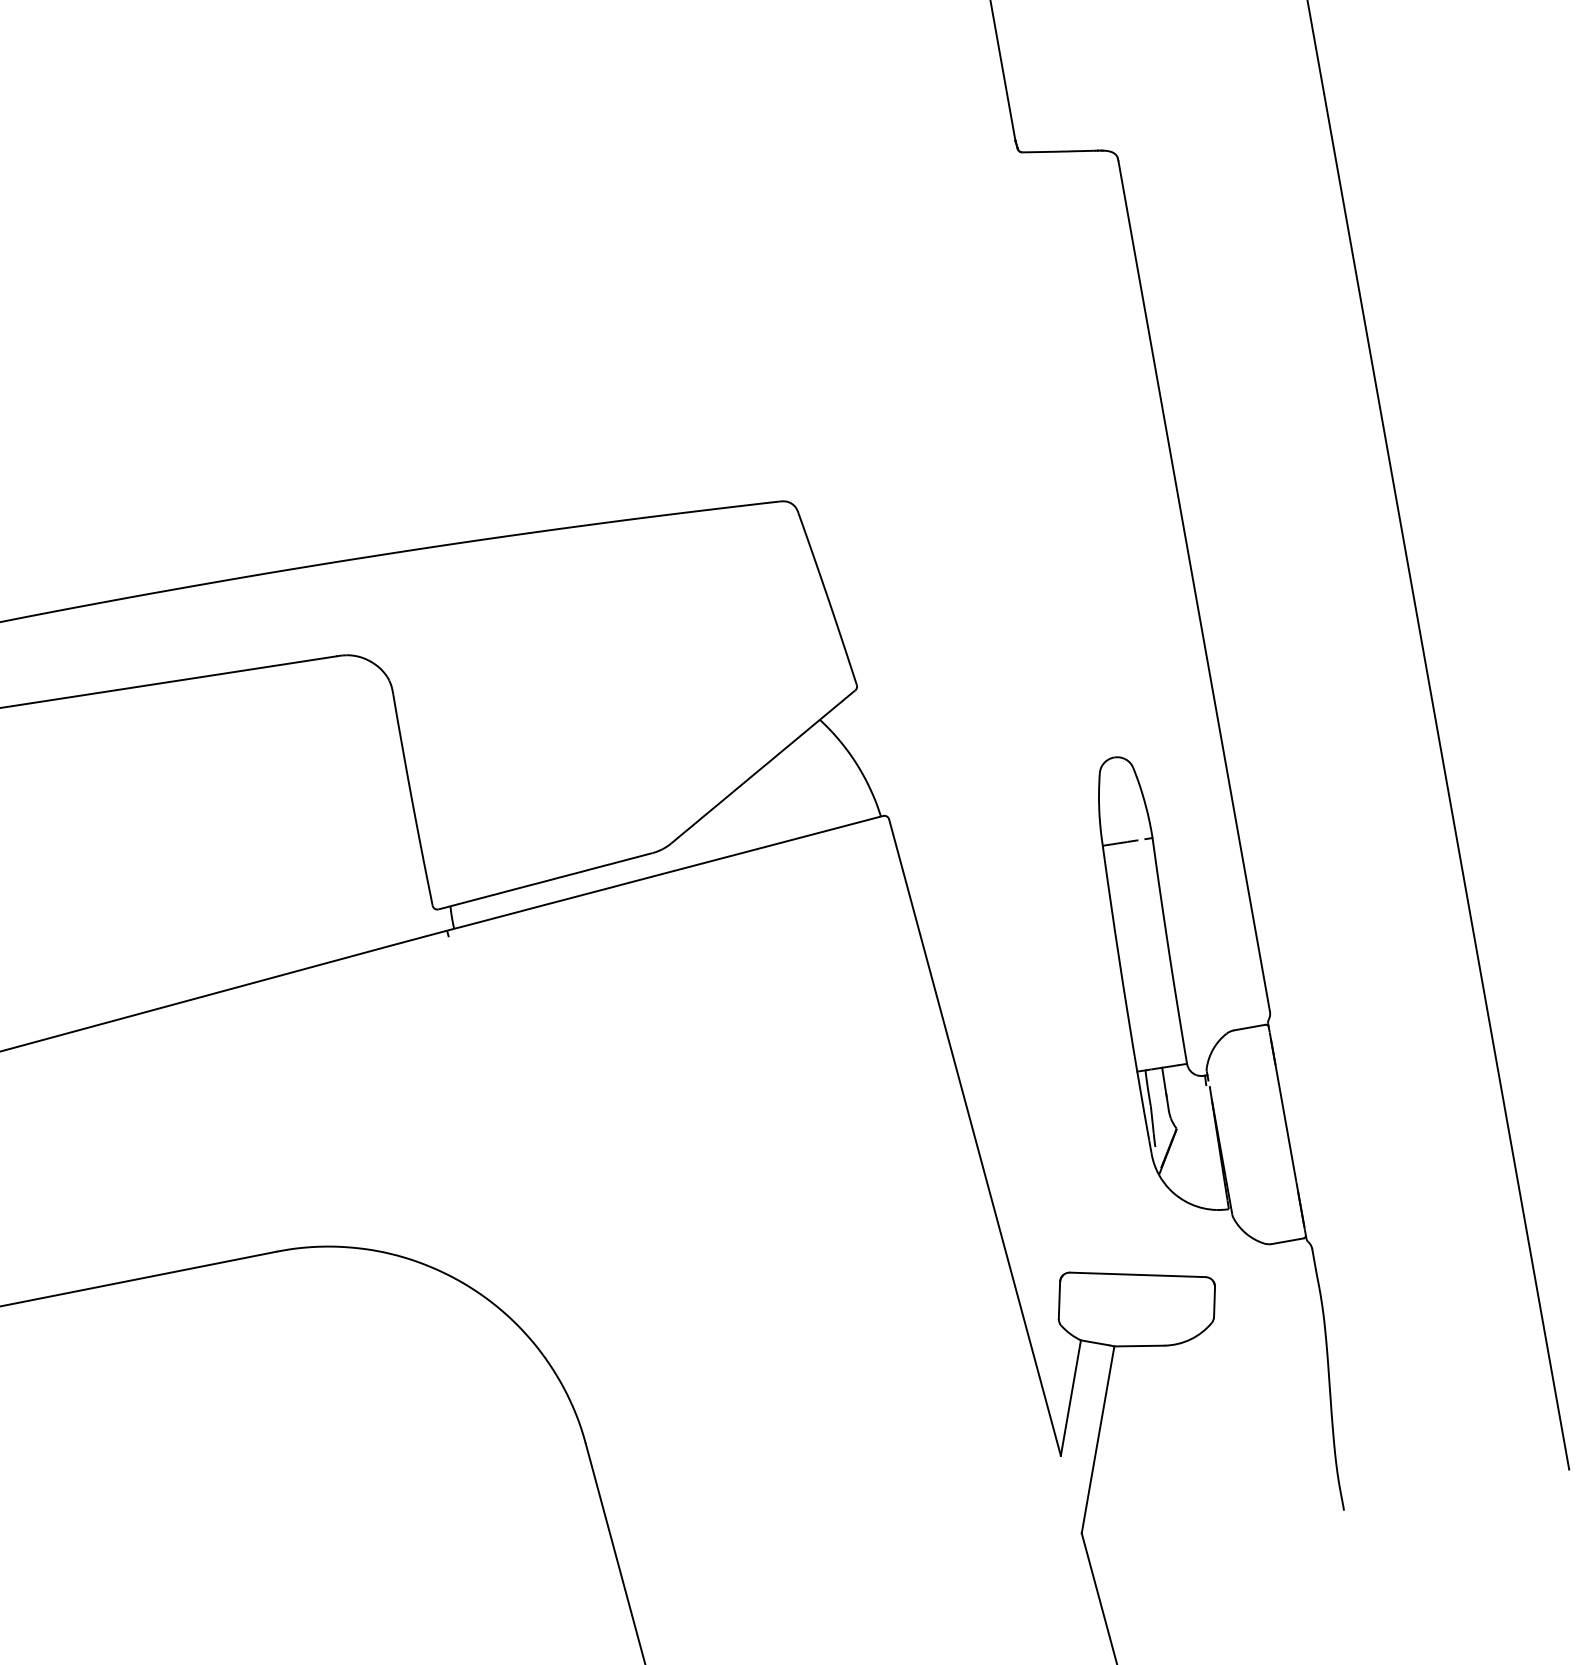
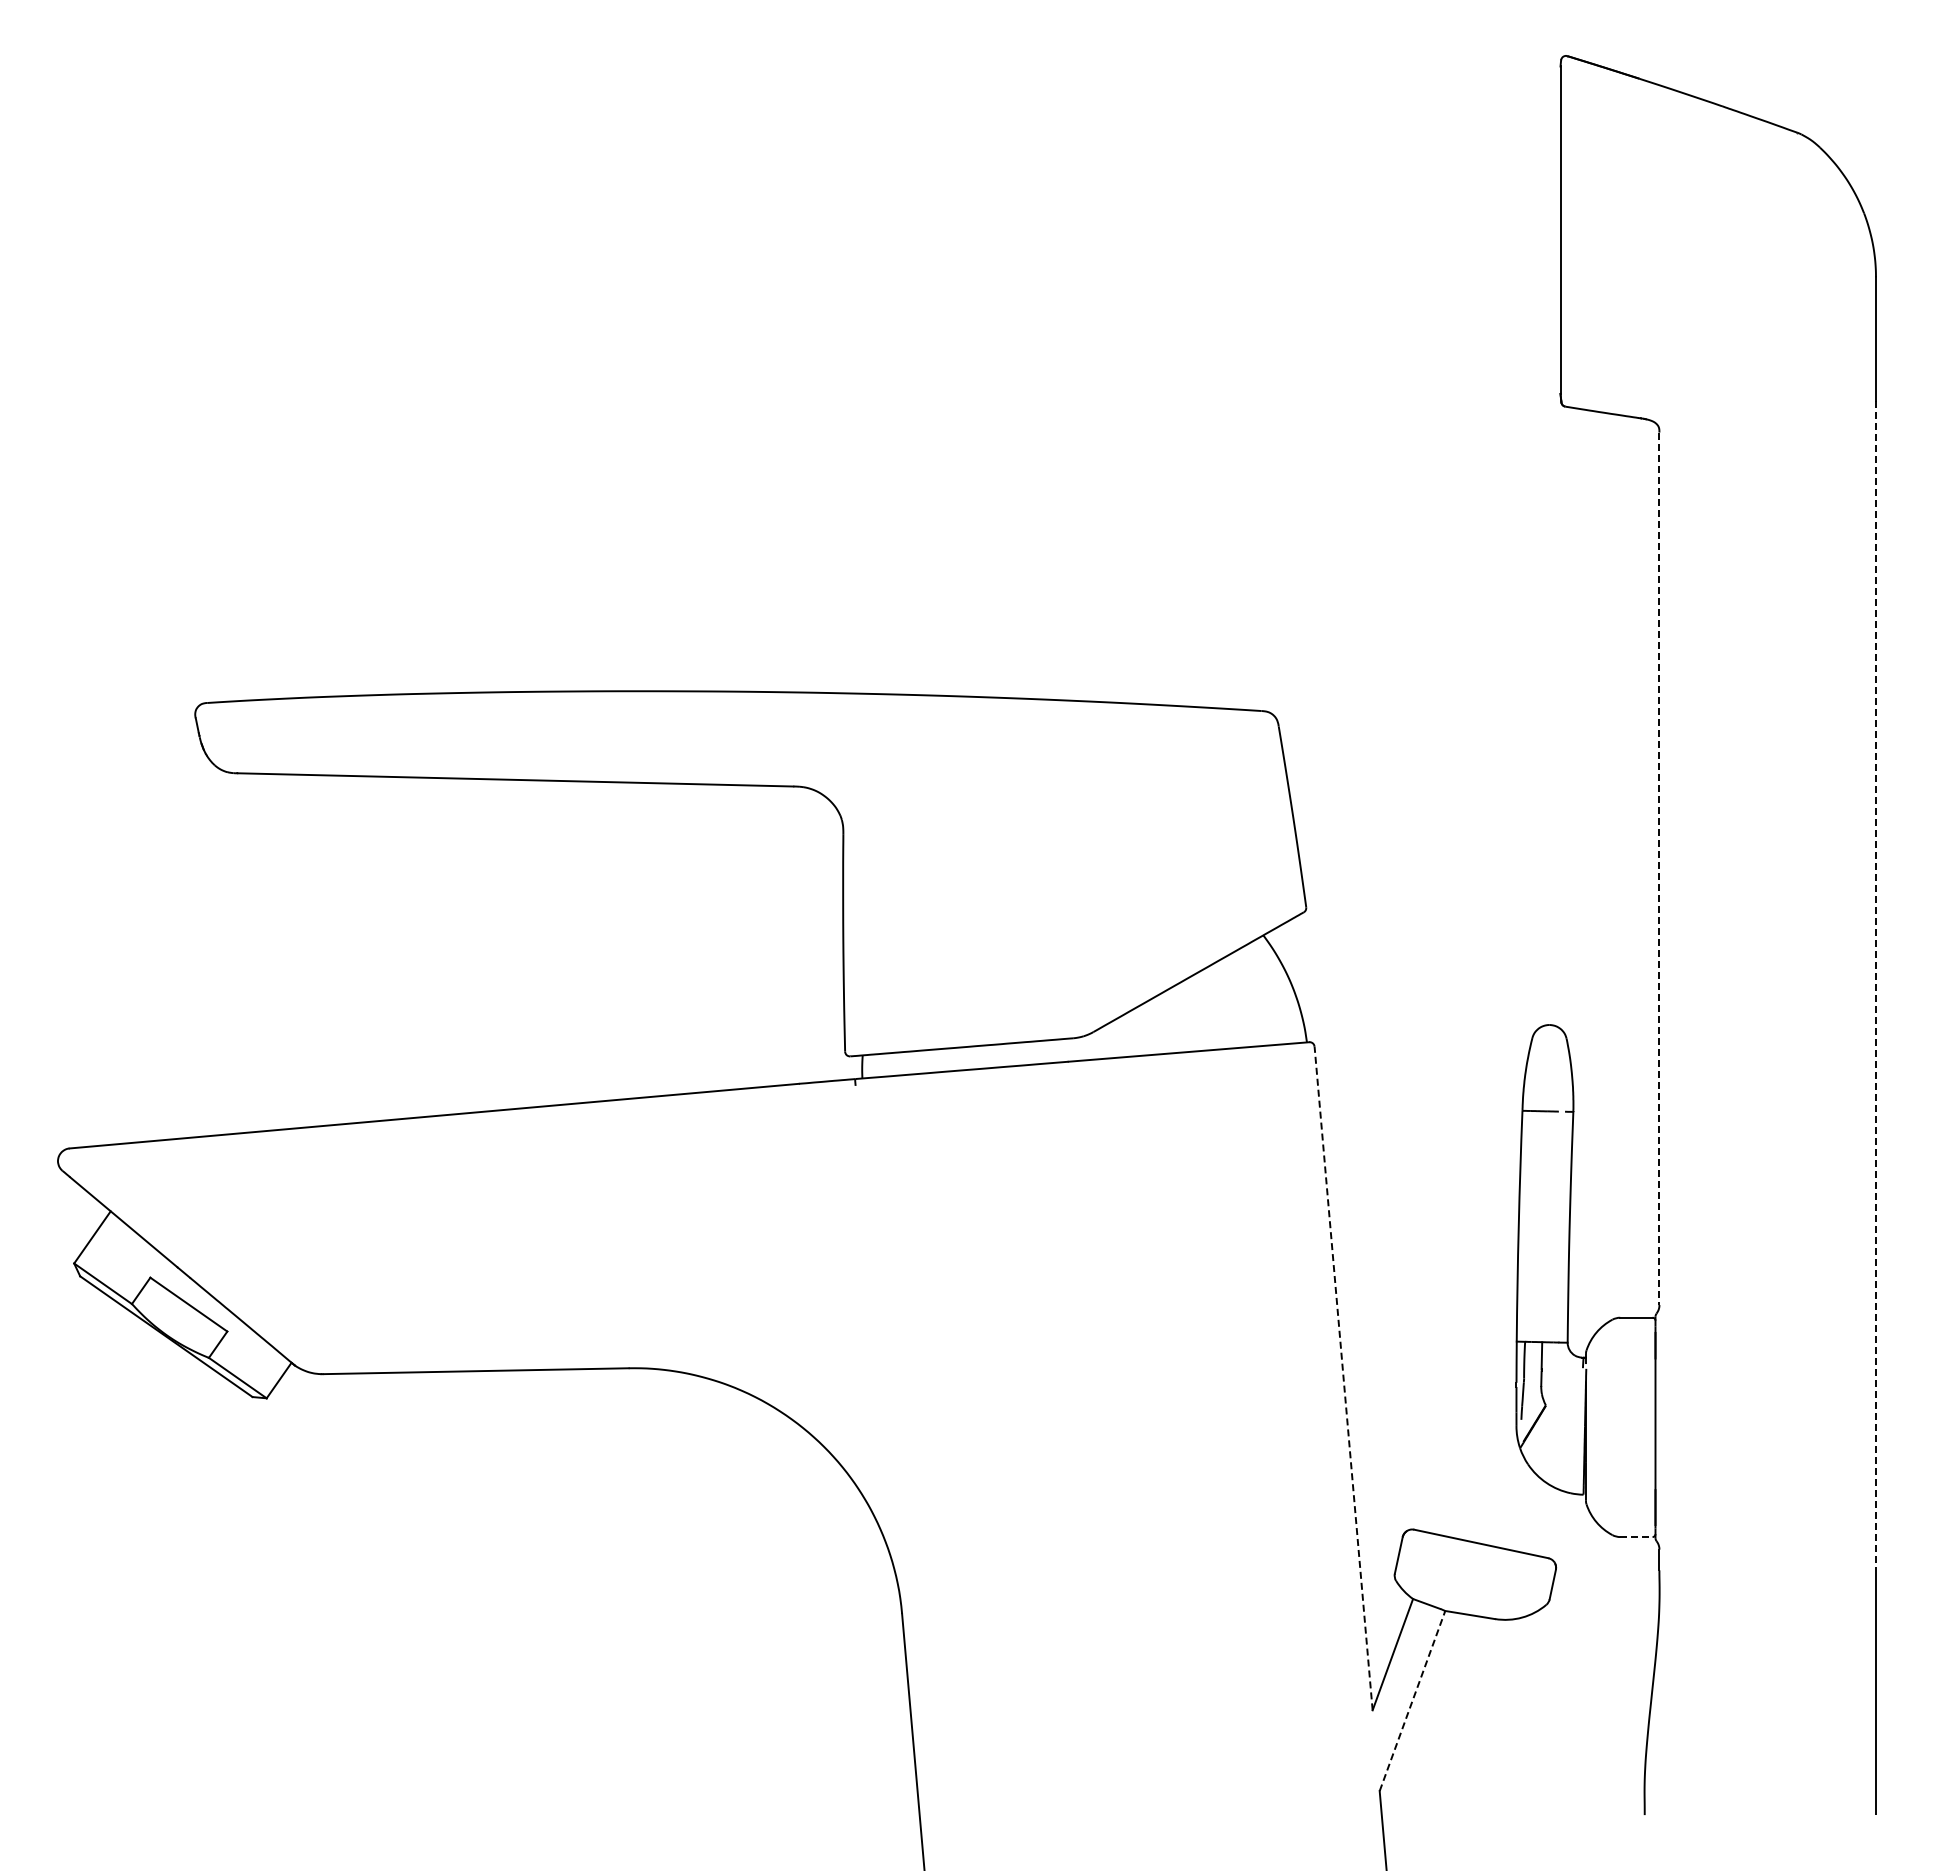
line: (1194, 586) -> (1659, 869), solid -> dashed
line: (1425, 663) -> (1875, 986), solid -> dashed
line: (974, 1137) -> (1343, 1378), solid -> dashed
line: (1287, 1241) -> (1636, 1537), solid -> dashed
line: (1098, 1440) -> (1412, 1701), solid -> dashed

